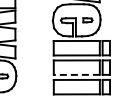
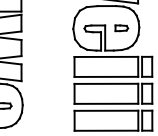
line: (76, 74) -> (105, 103), dashed -> solid

